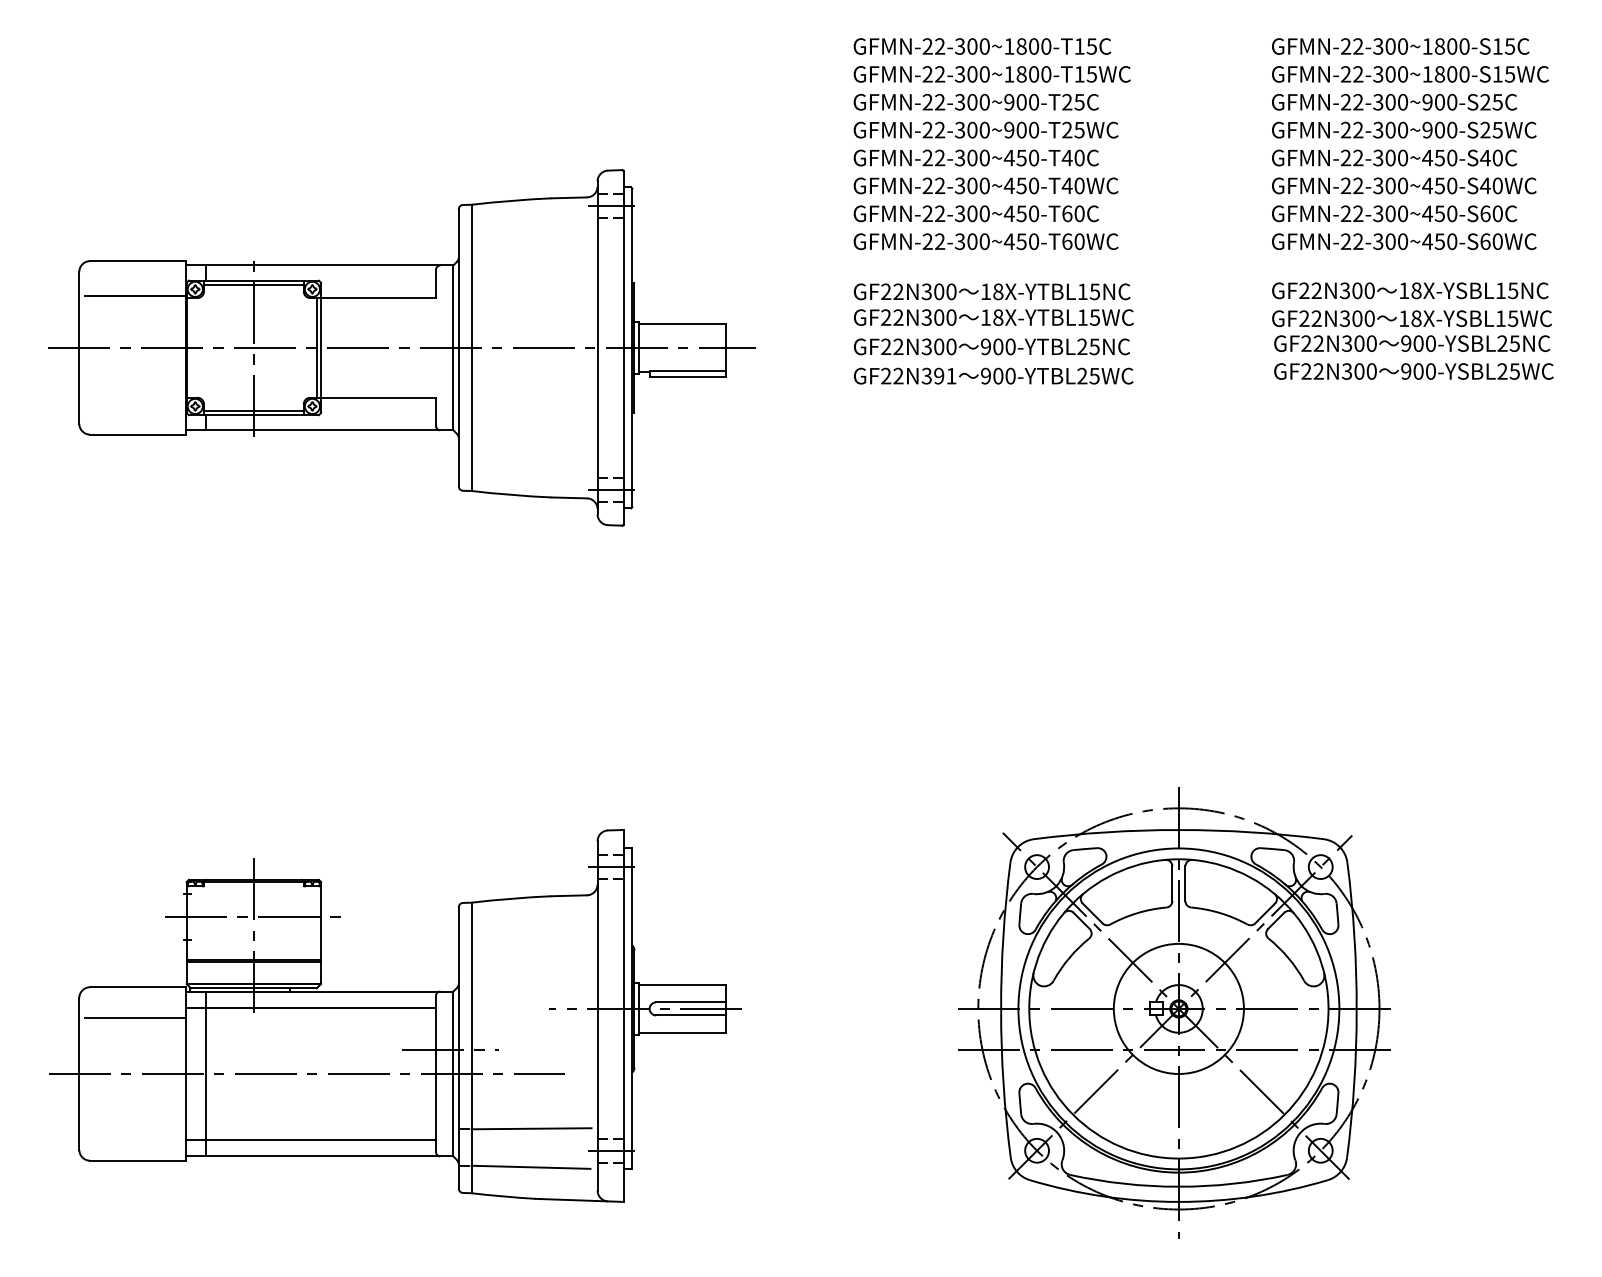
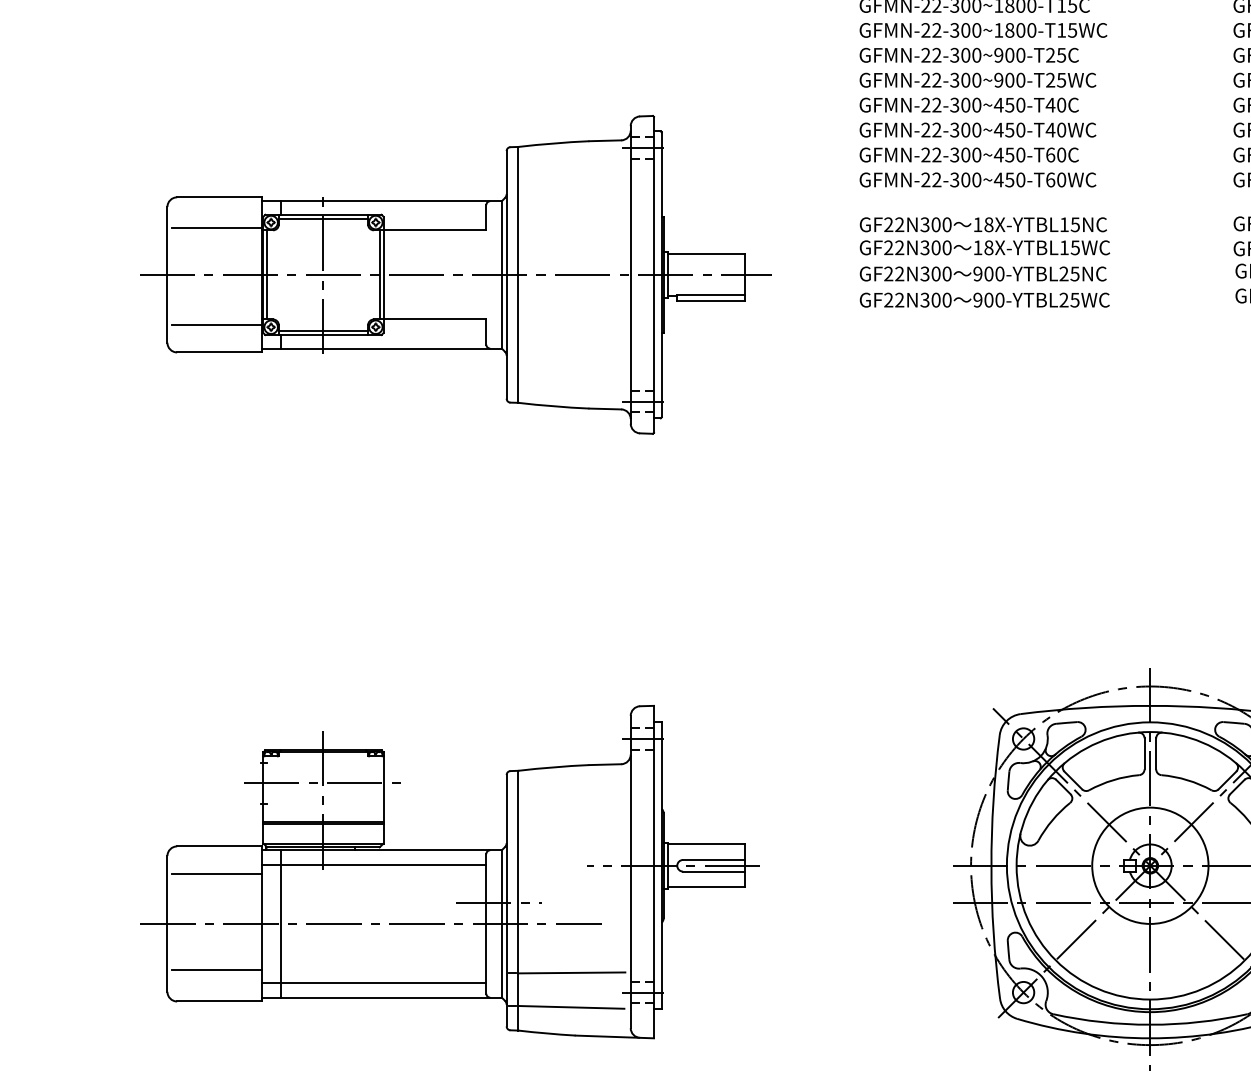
line: (190, 347) -> (266, 274), added
text: (945, 375) -> (941, 299), GF22N391 -> GF22N300
line: (134, 404) -> (216, 325), added
line: (134, 1126) -> (216, 970), added

